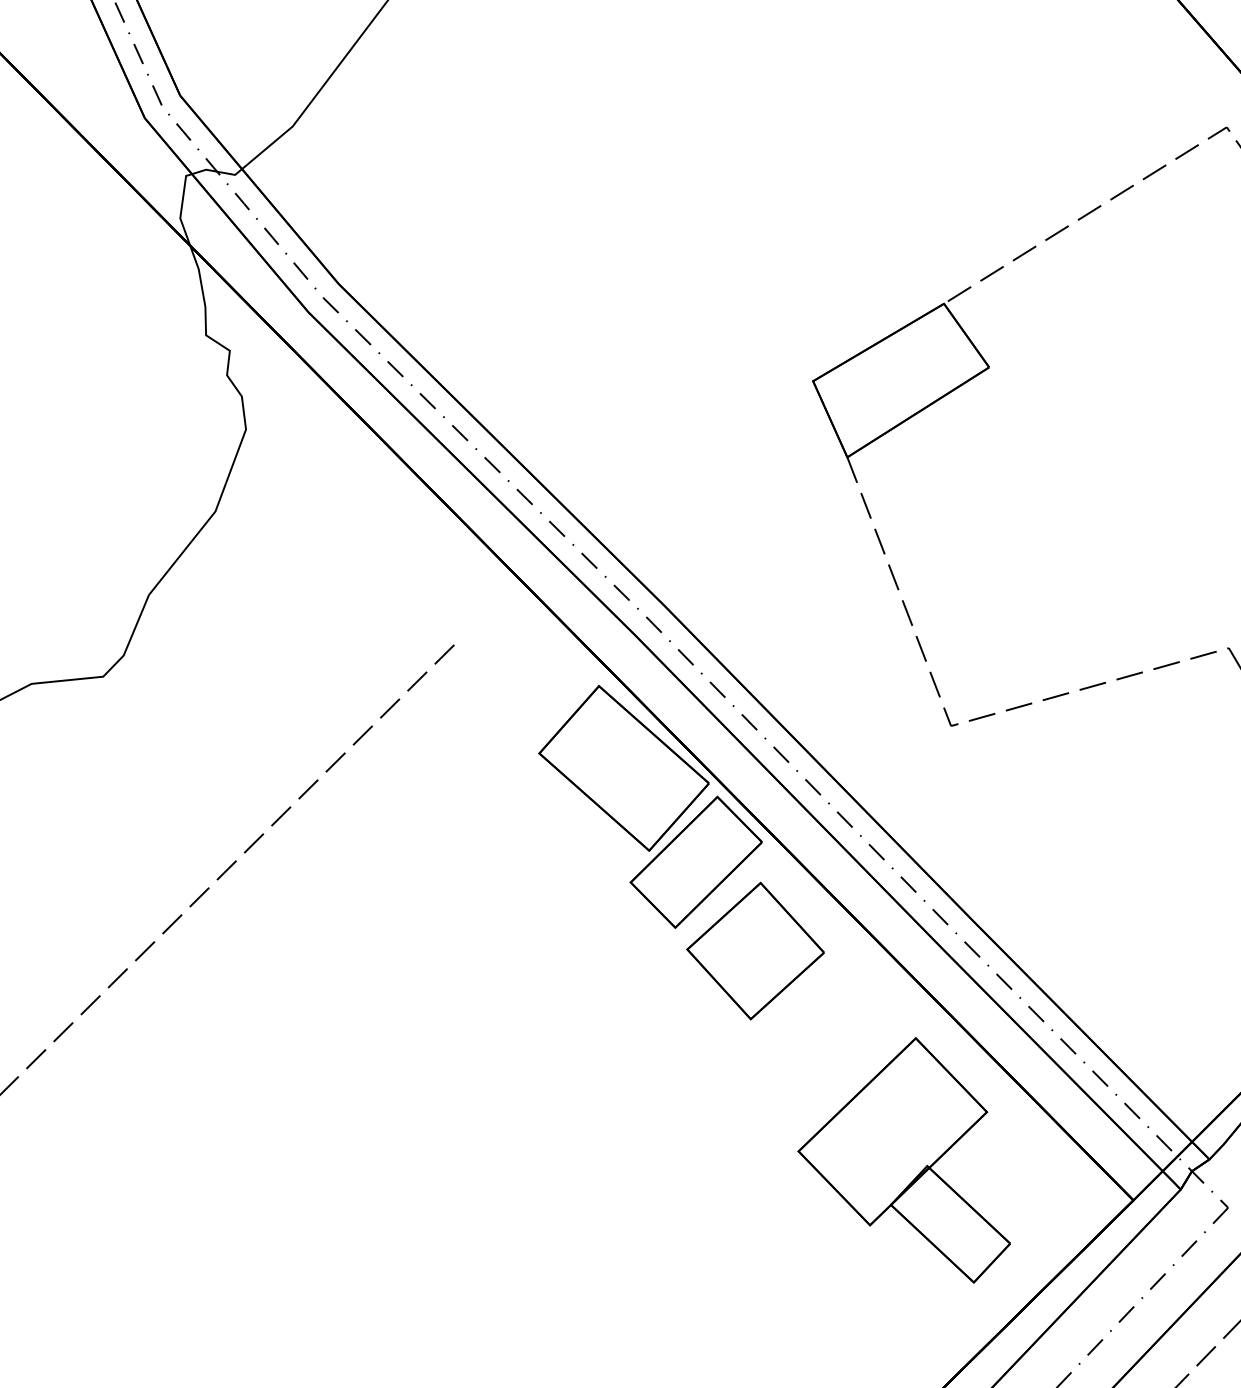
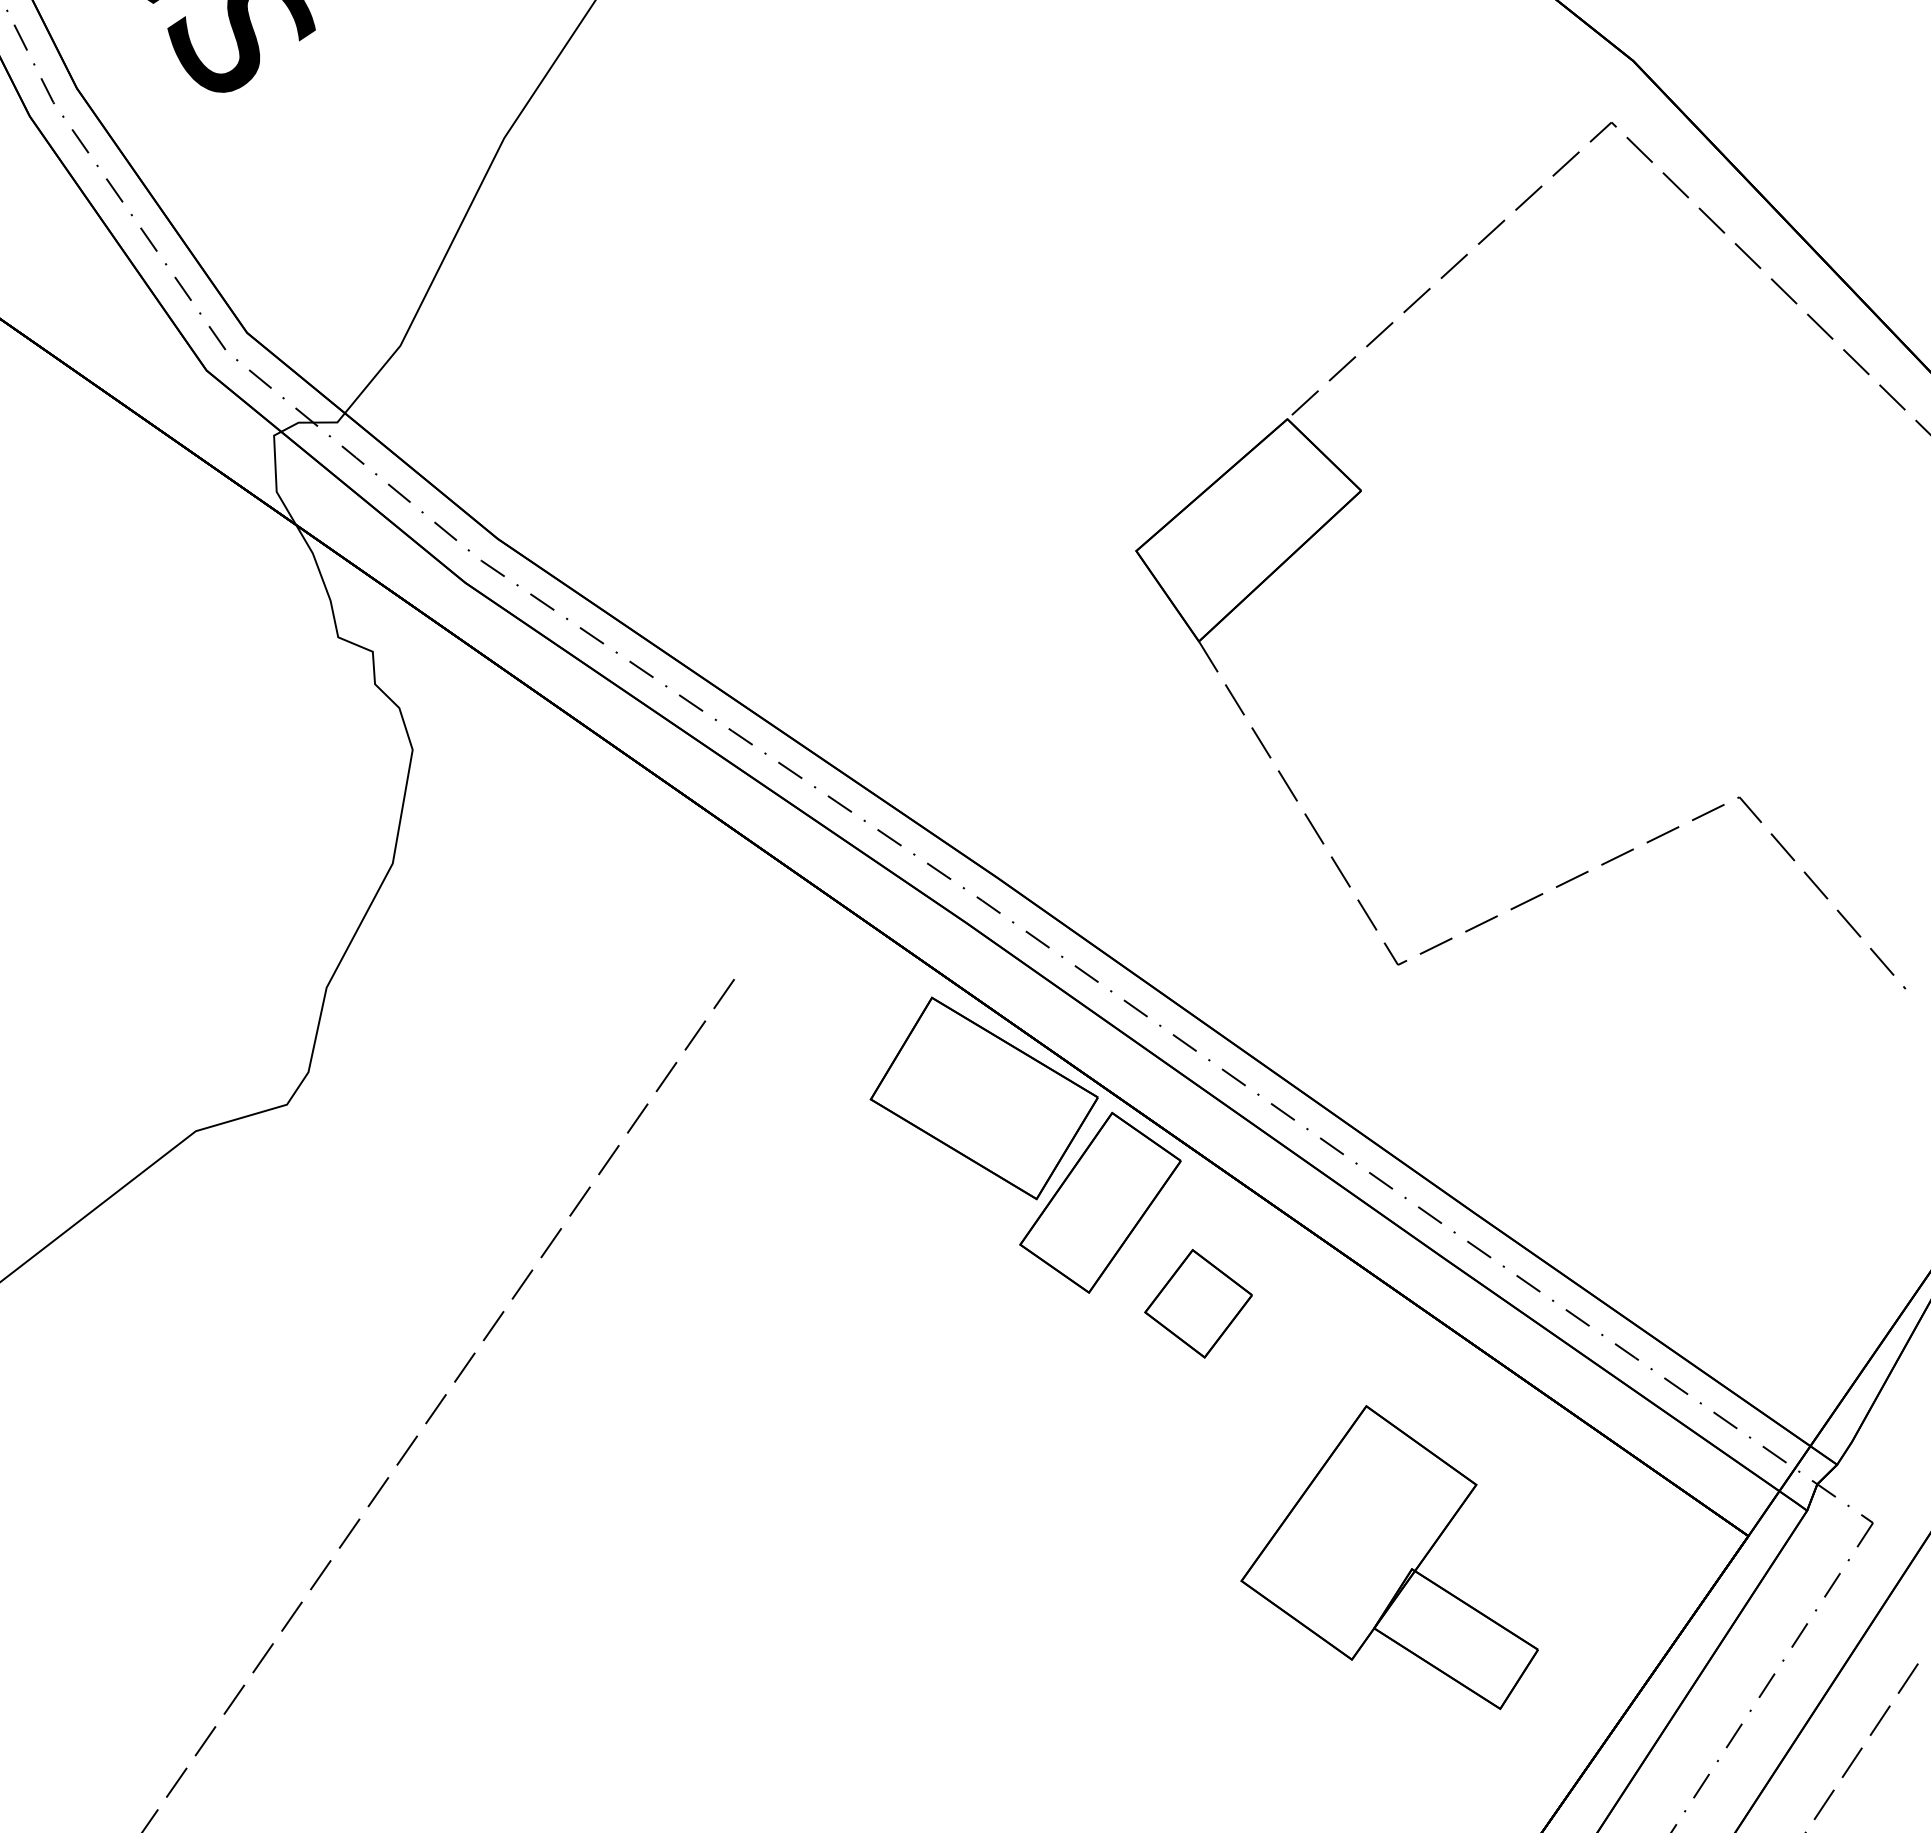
part: (755, 950) -> (1198, 1303), size x0.6
part: (912, 1154) -> (1389, 1557), moved

